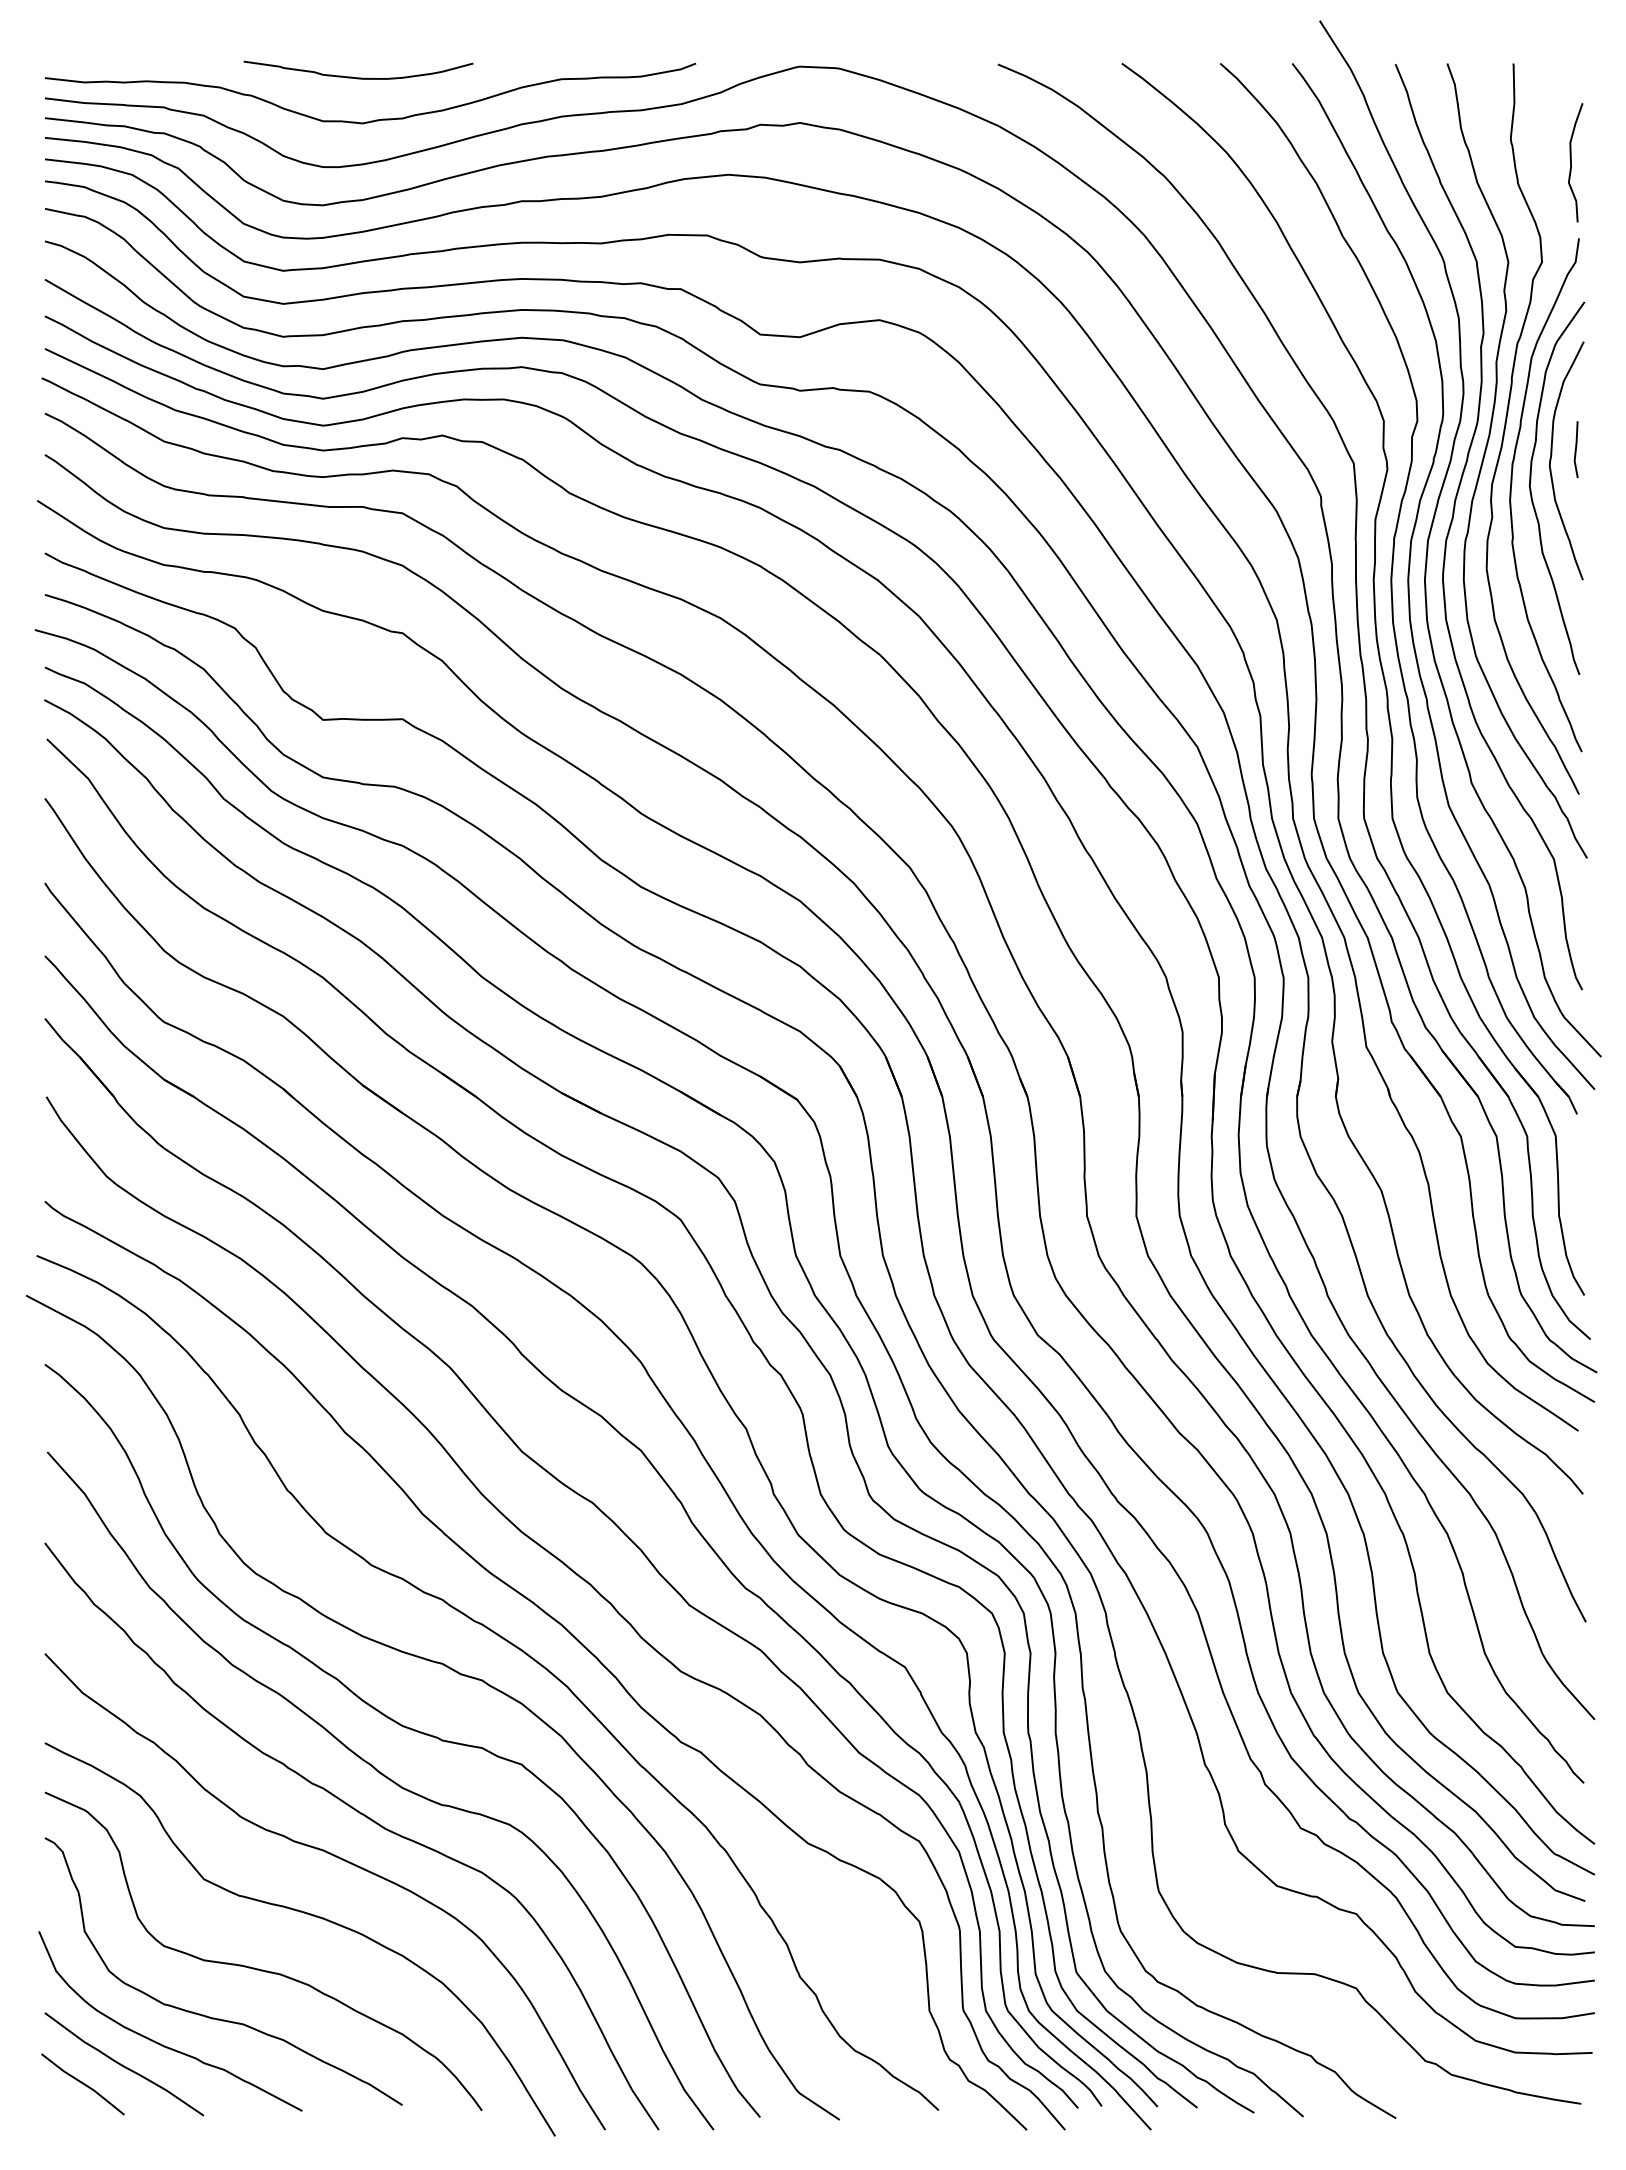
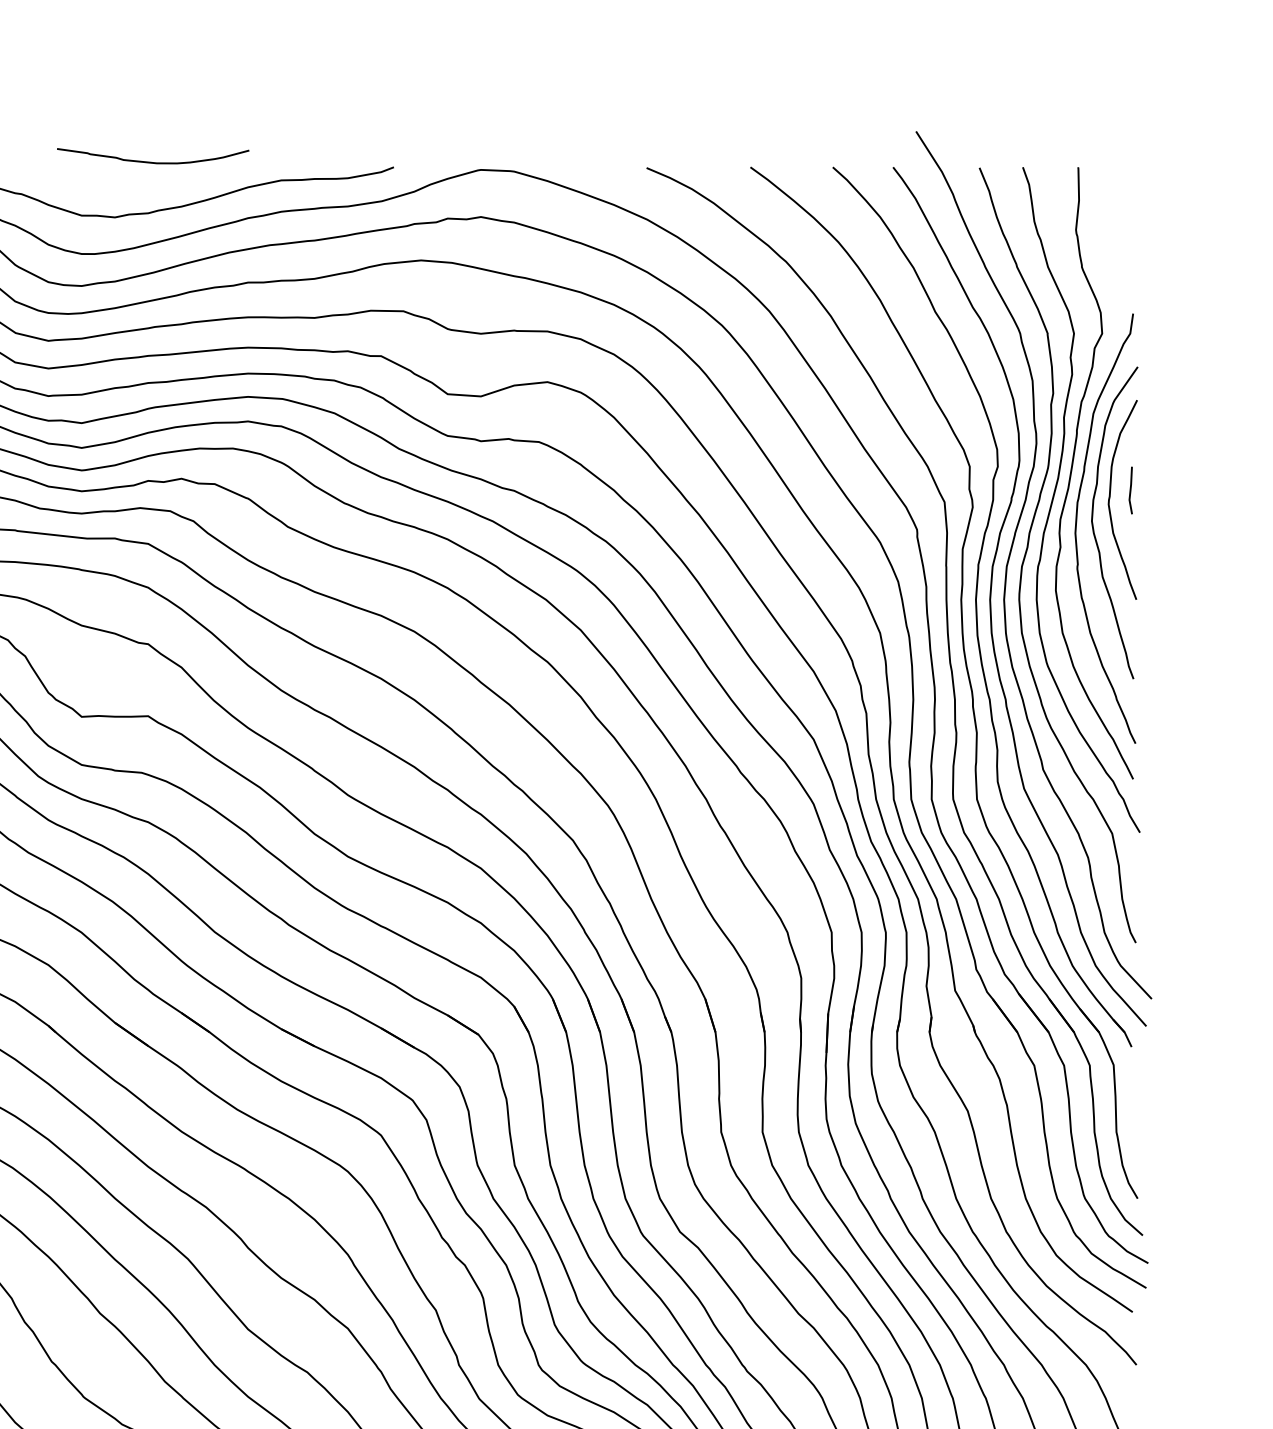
curve: (358, 77) -> (153, 162), moved
curve: (1571, 162) -> (1126, 250), removed

